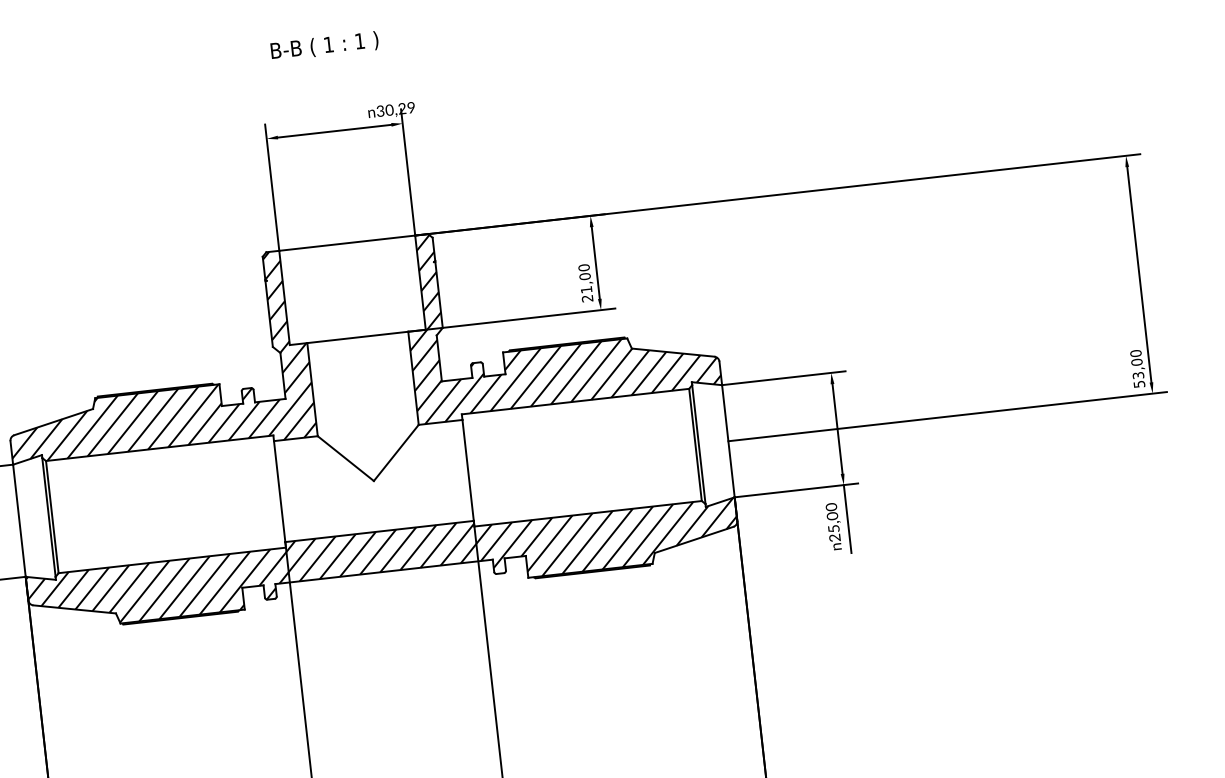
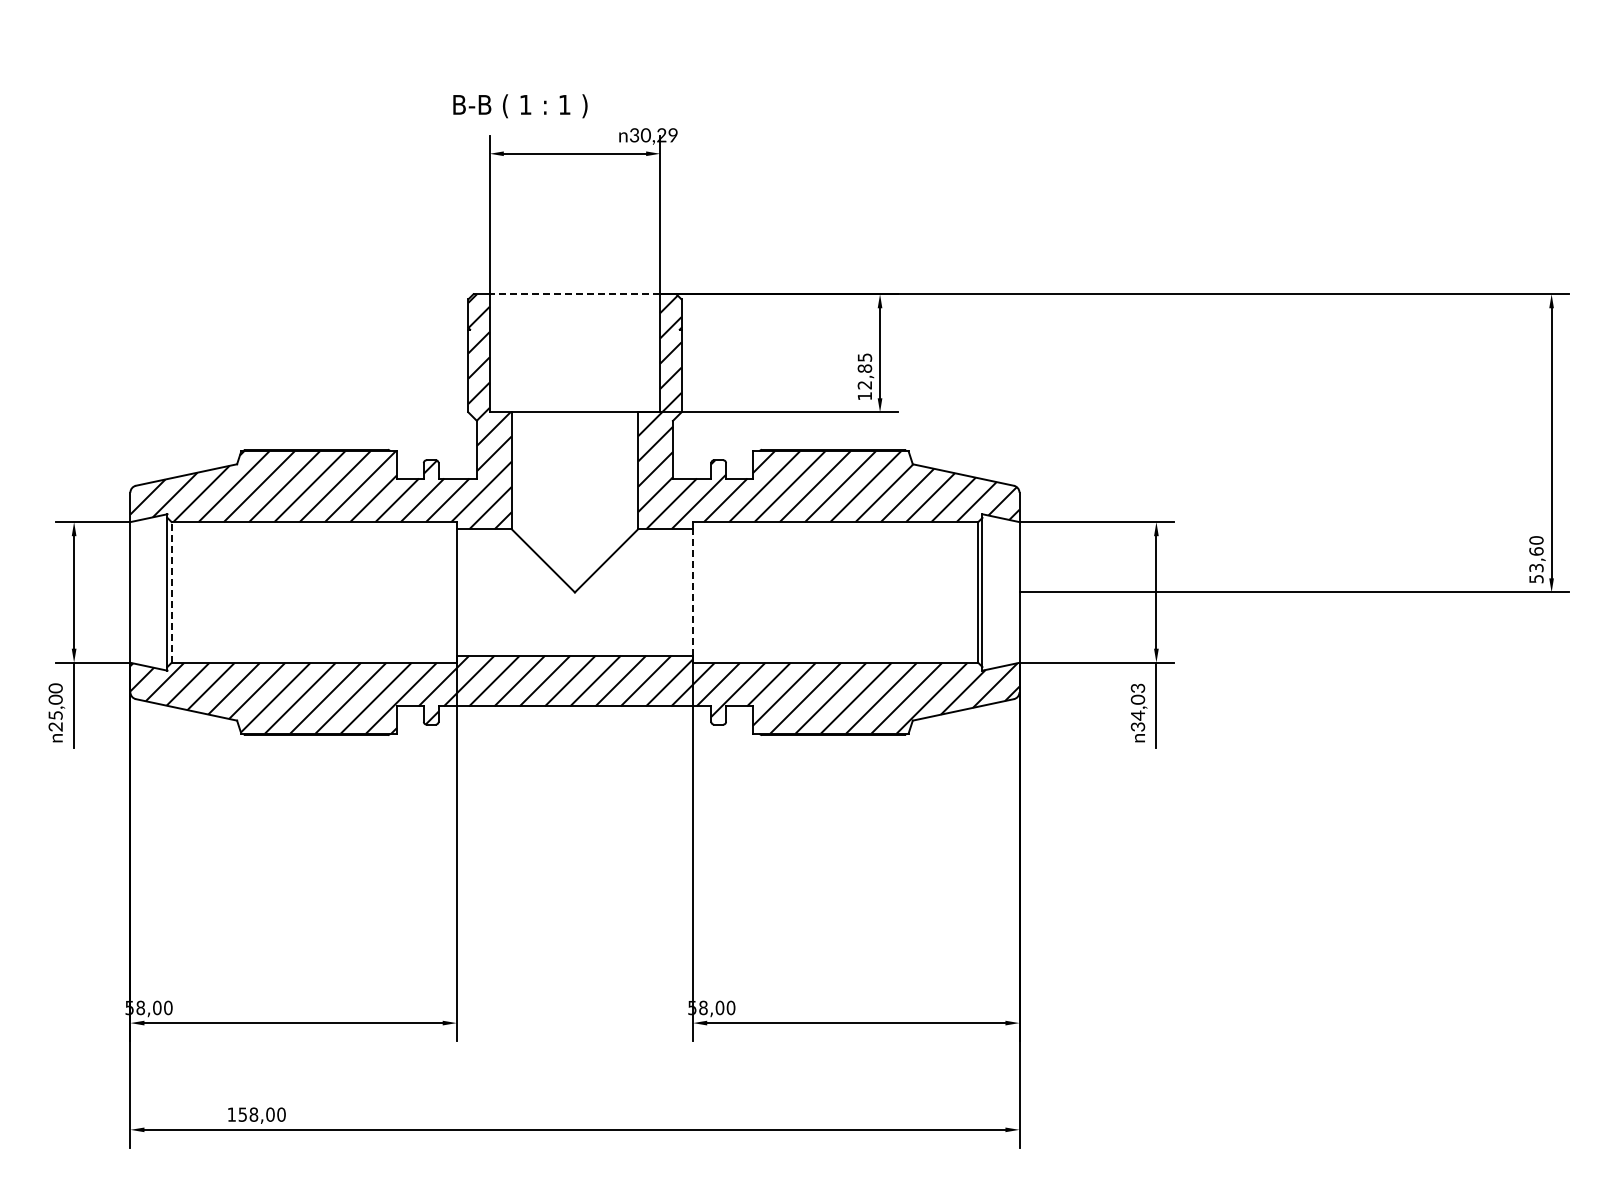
text: (324, 46) -> (520, 106), moved
line: (346, 243) -> (574, 294), solid -> dashed
text: (585, 282) -> (864, 376), 21,00 -> 12,85
text: (1136, 362) -> (1536, 551), 53,00 -> 53,60
line: (468, 469) -> (693, 591), solid -> dashed
line: (52, 516) -> (171, 591), solid -> dashed
text: (833, 522) -> (1138, 707), 25,00 -> 34,03

